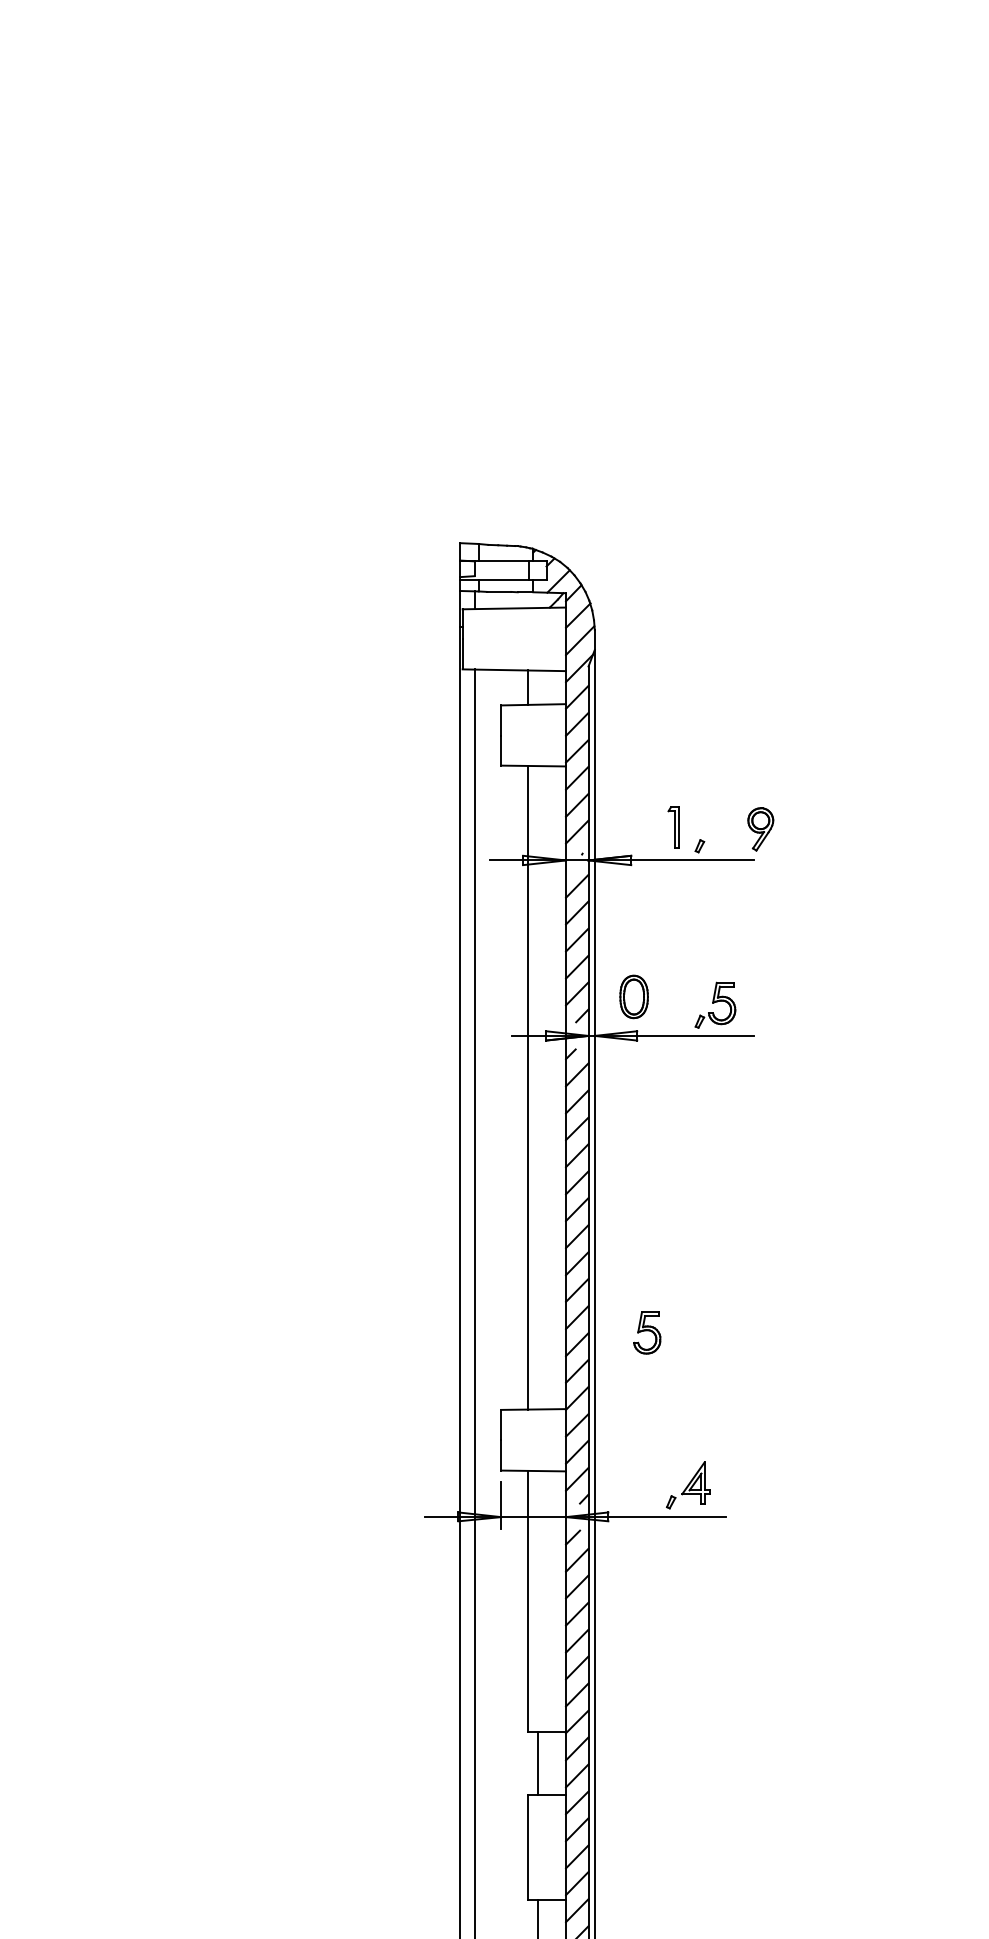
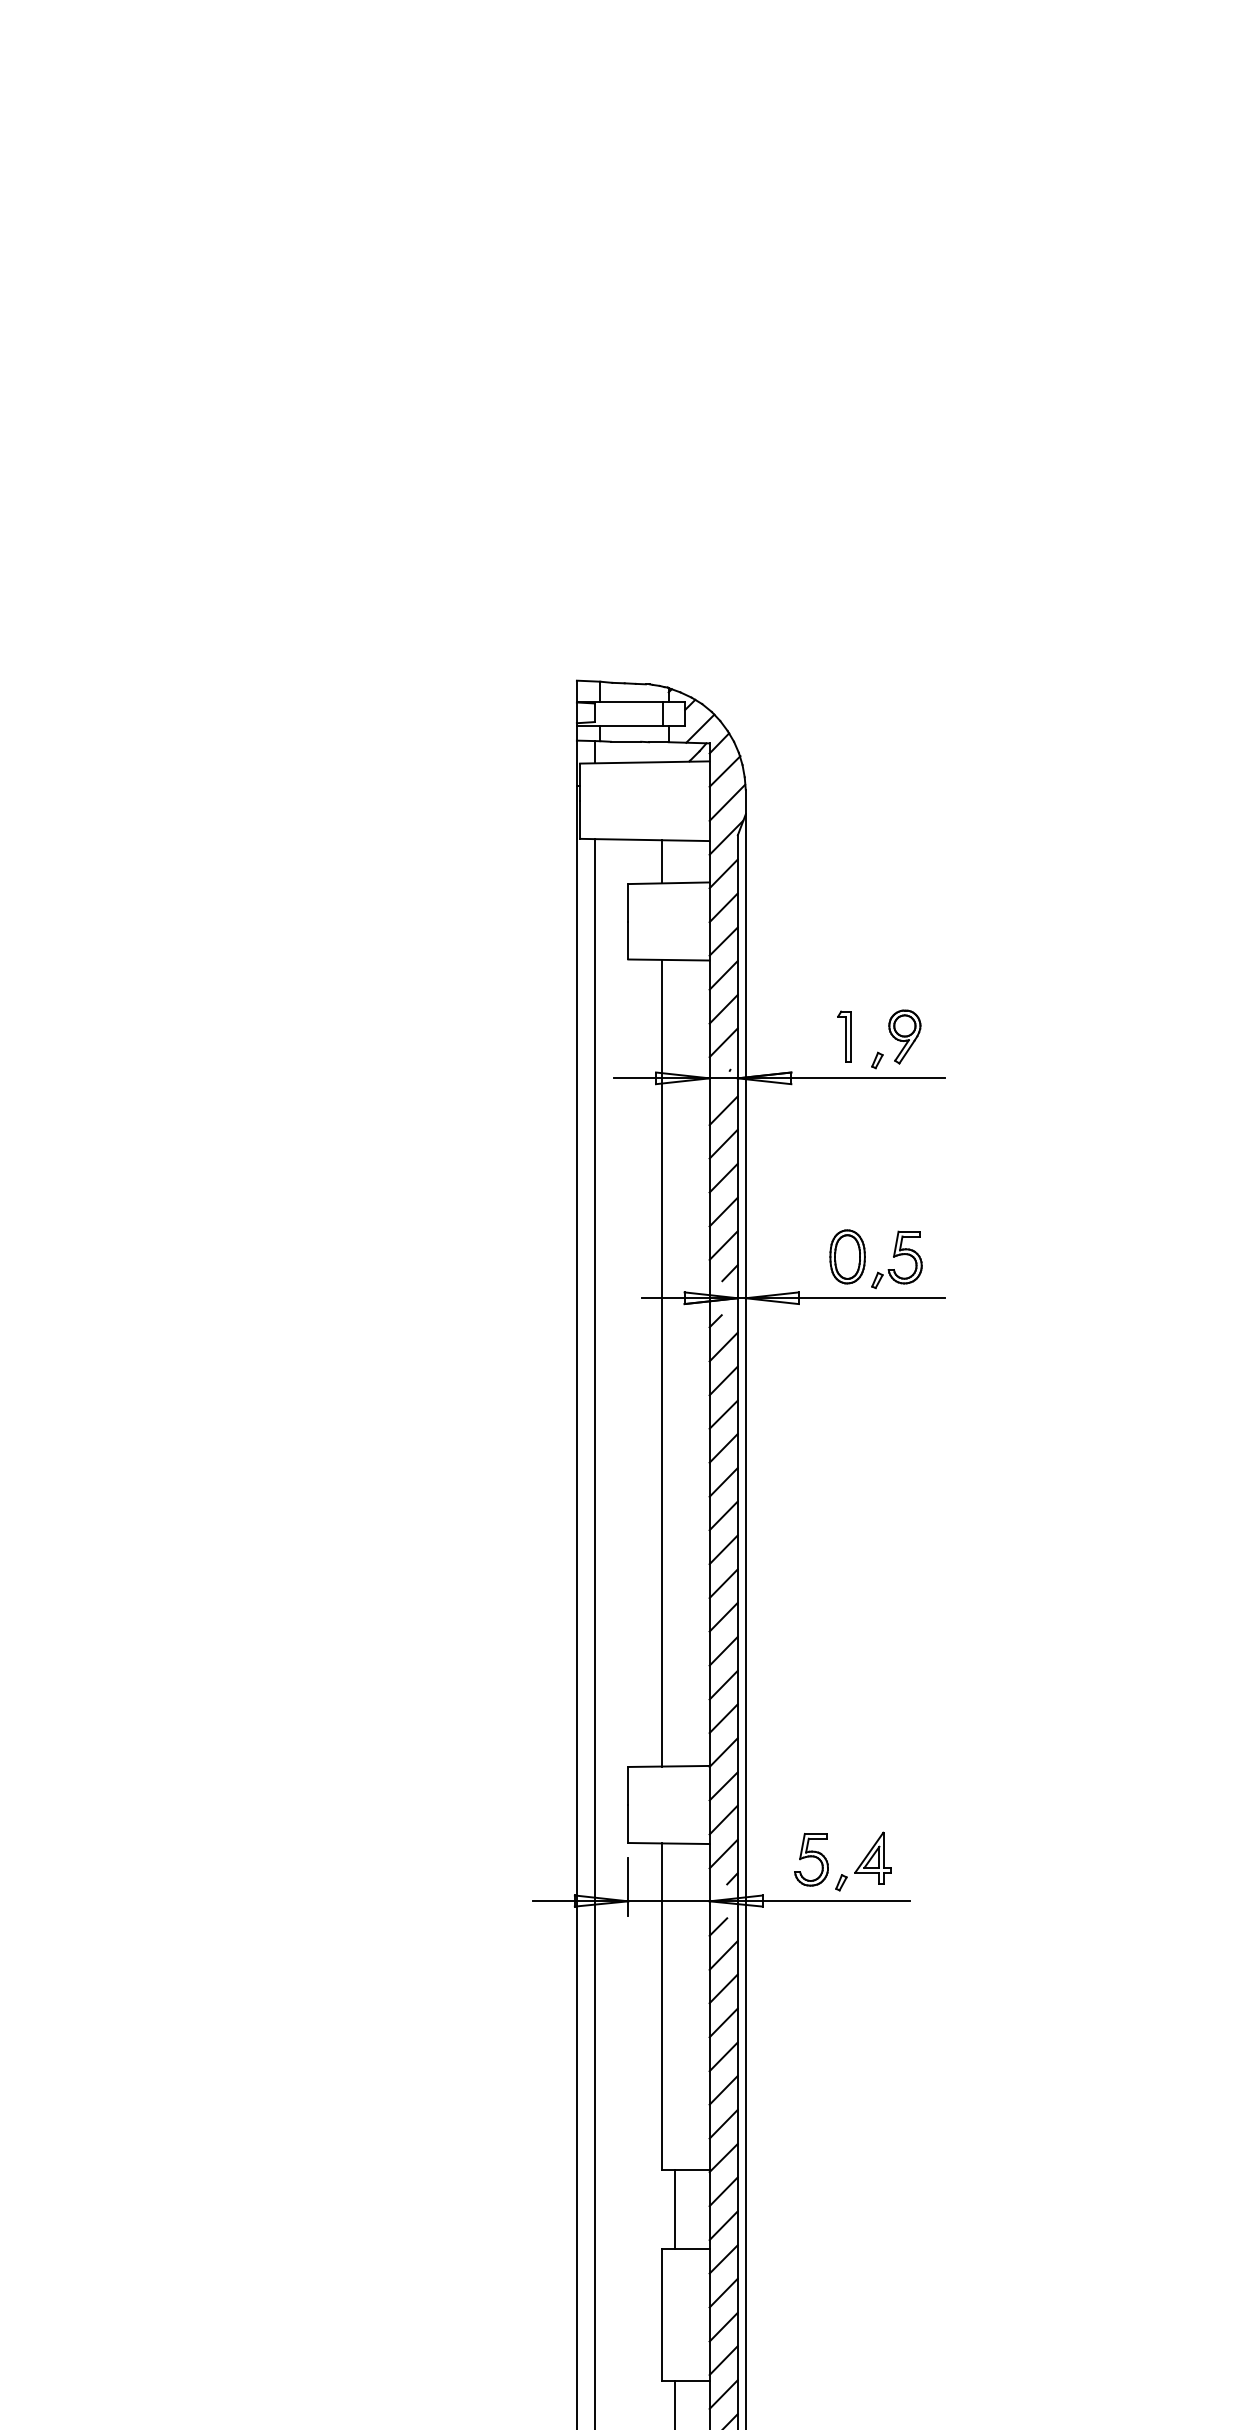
part: (760, 829) -> (904, 1037), moved
part: (633, 996) -> (846, 1256), moved
part: (647, 1332) -> (811, 1859), moved

